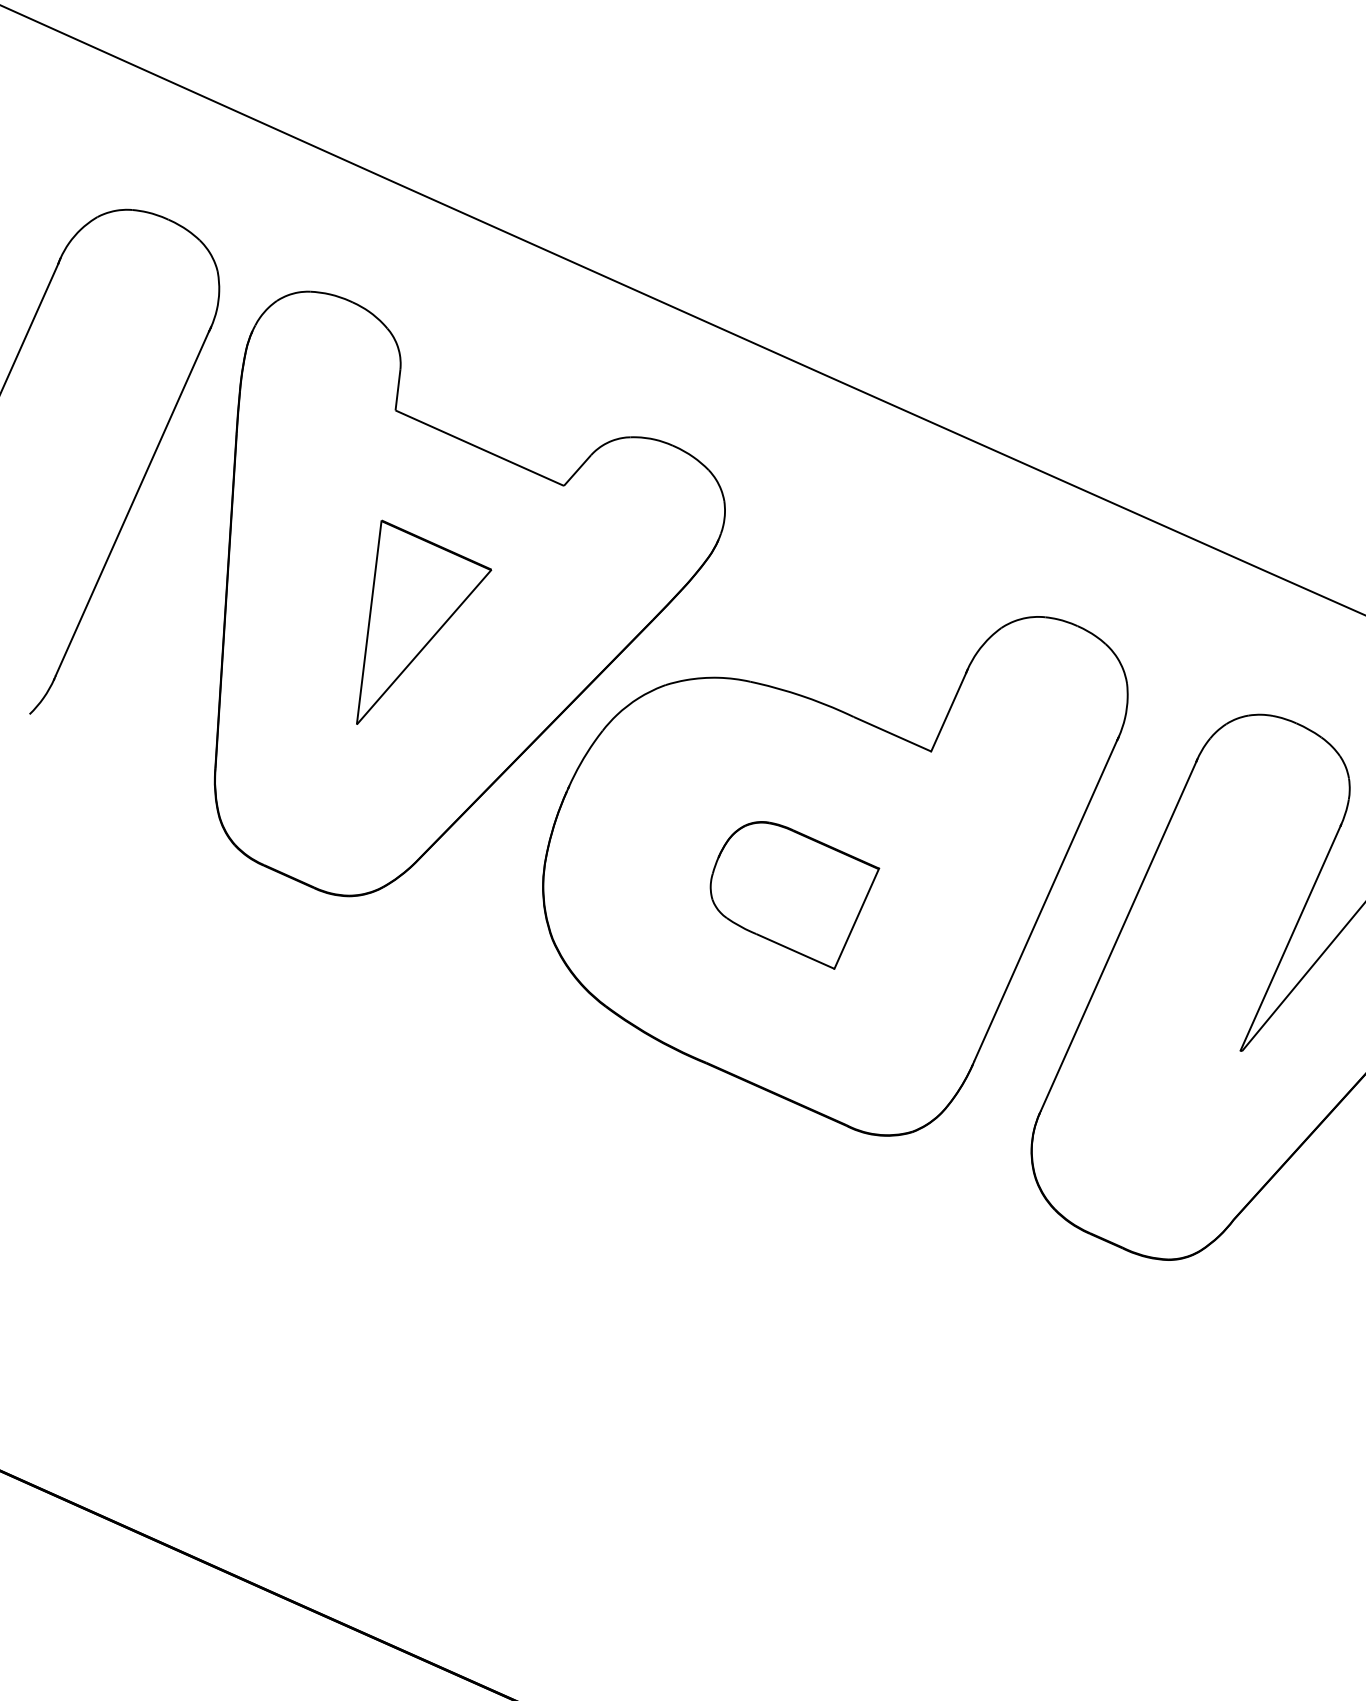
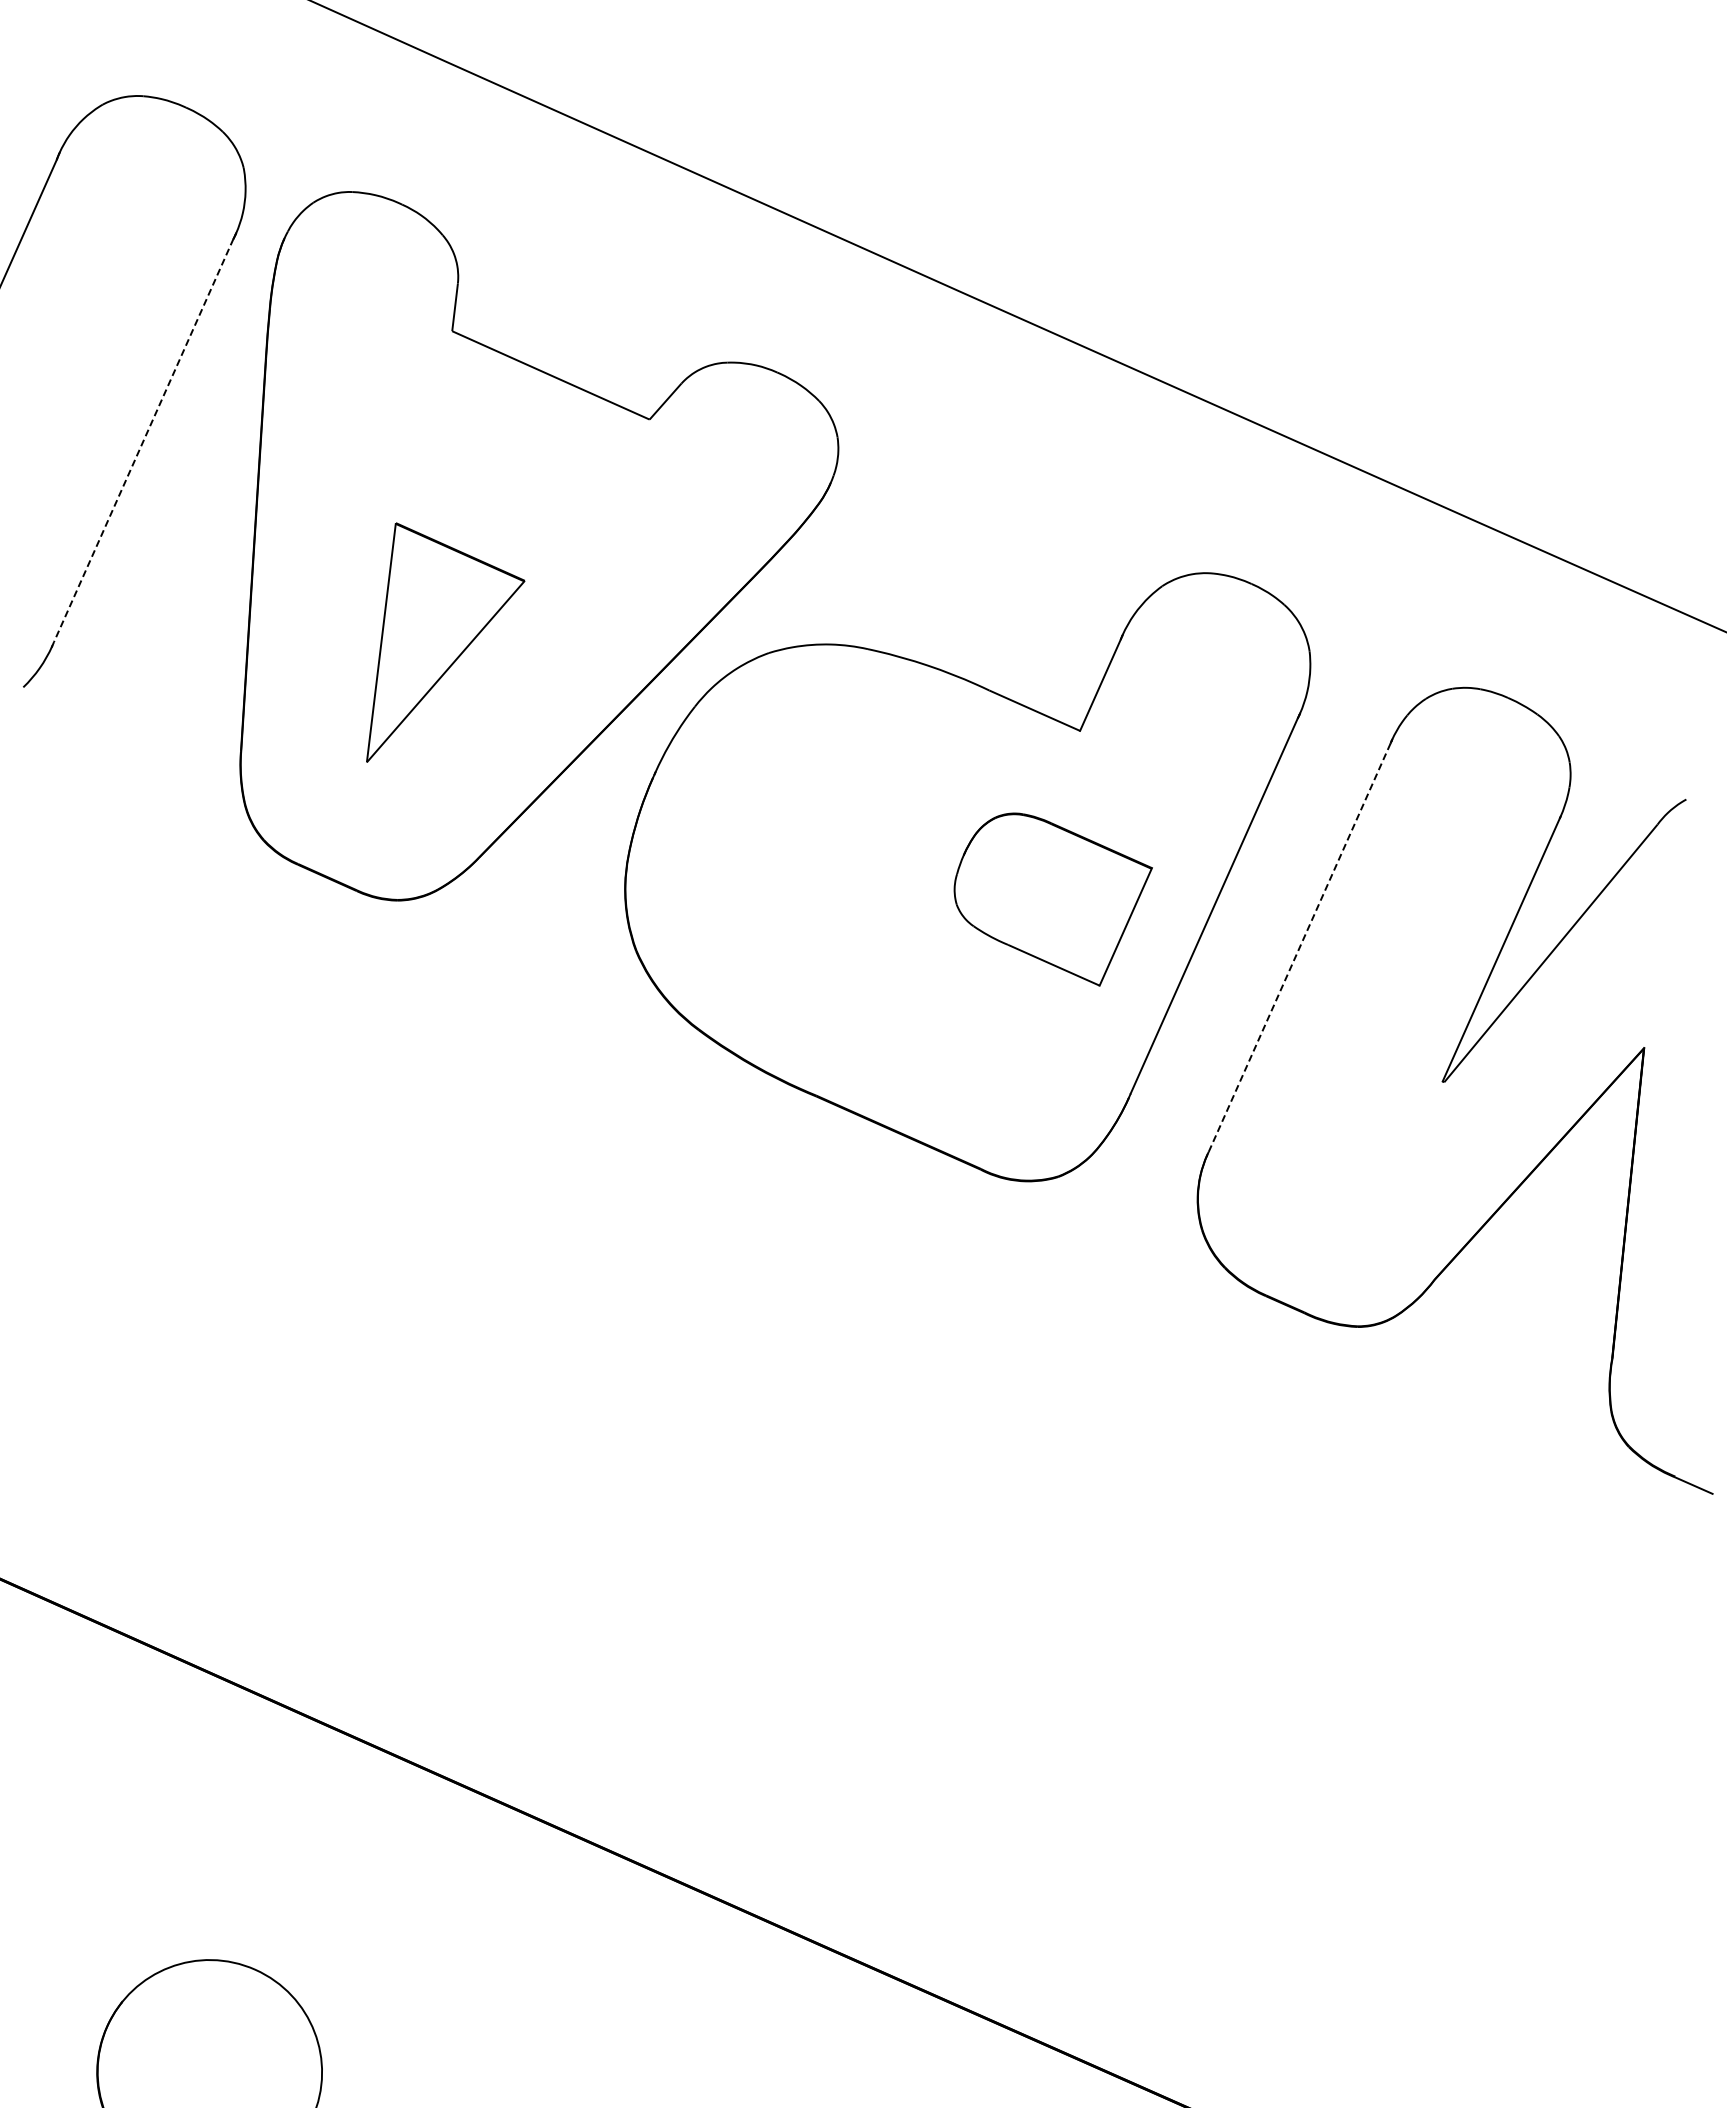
line: (132, 503) -> (143, 440), solid -> dashed
part: (423, 622) -> (445, 642), moved
part: (794, 895) -> (1052, 899), moved
line: (1118, 936) -> (1299, 947), solid -> dashed

